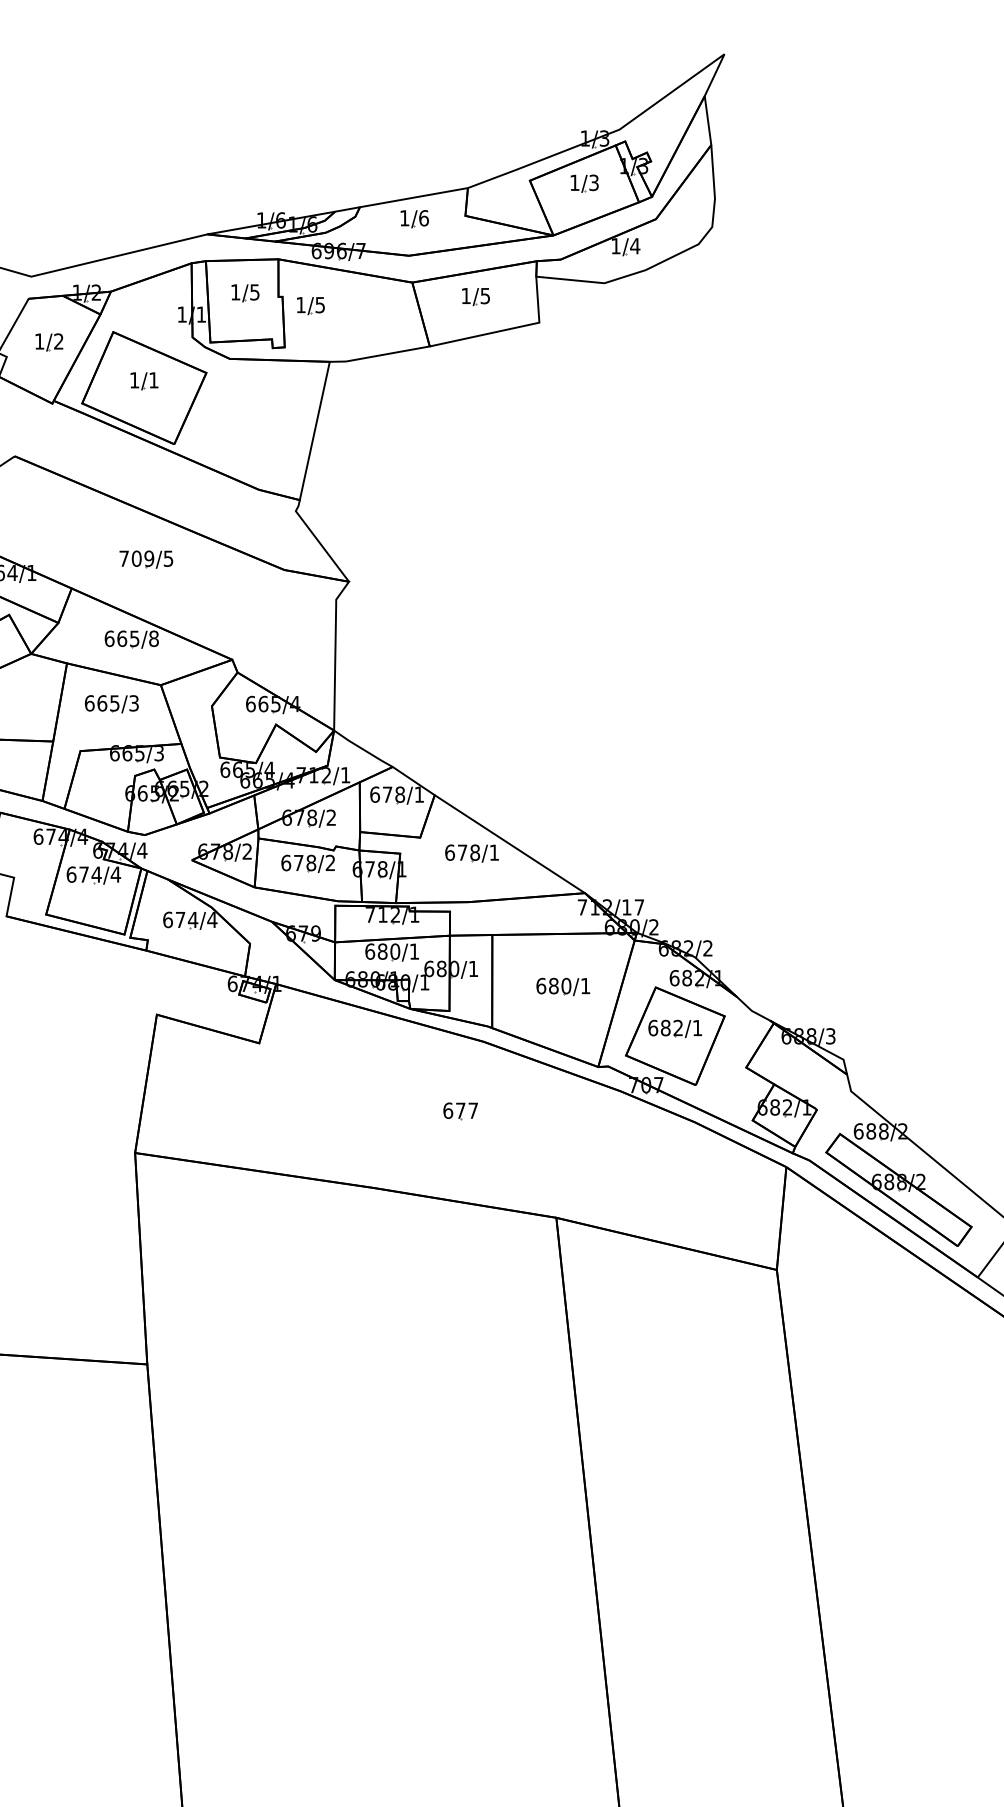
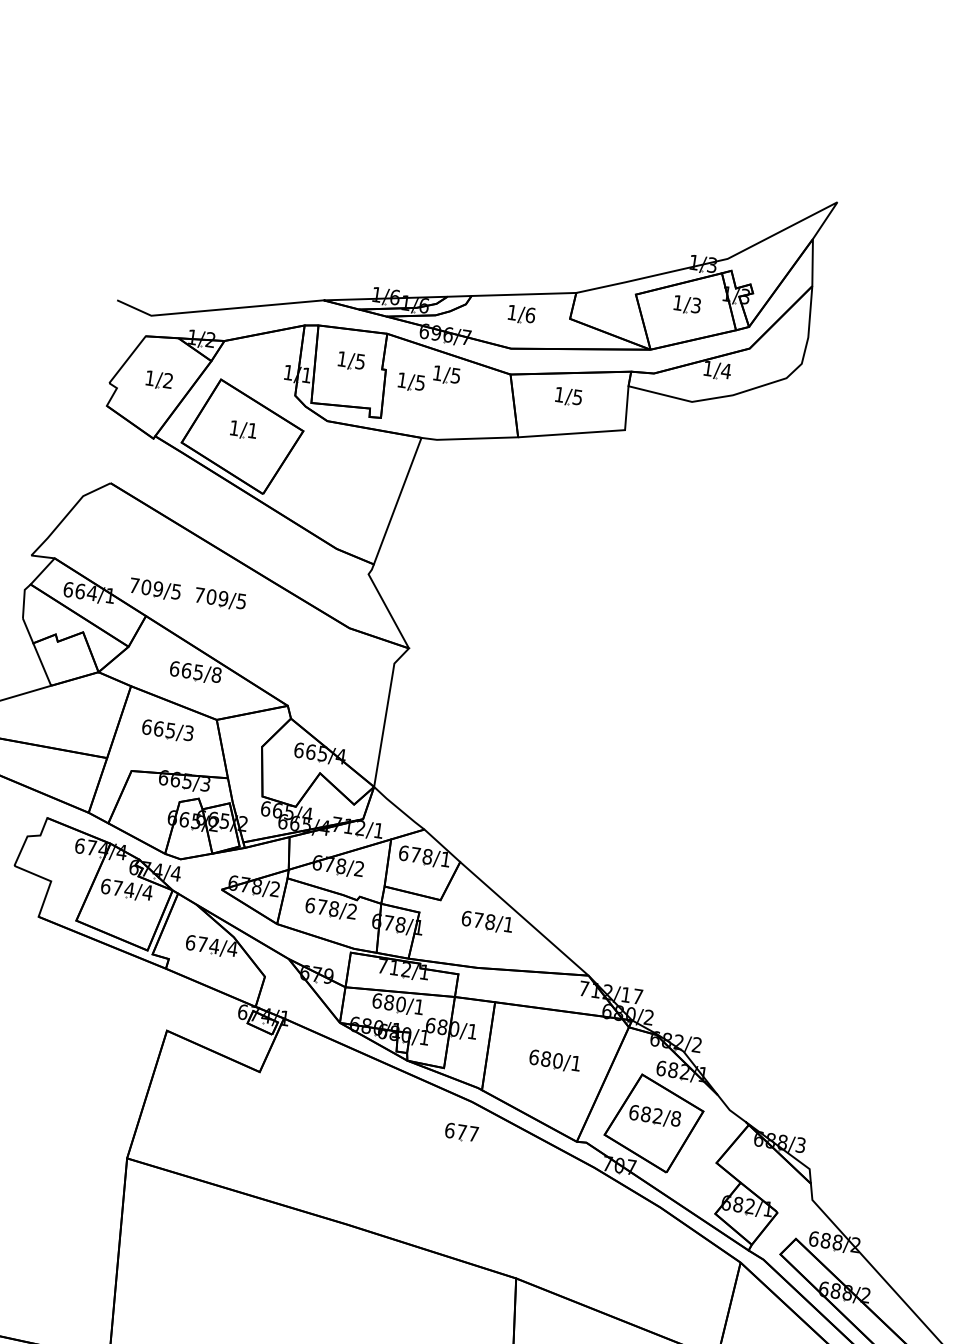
part: (346, 293) -> (446, 375), added
part: (77, 559) -> (155, 589), added
text: (697, 1027) -> (676, 1118), 682/1 -> 682/8
part: (460, 1111) -> (461, 1132), moved

